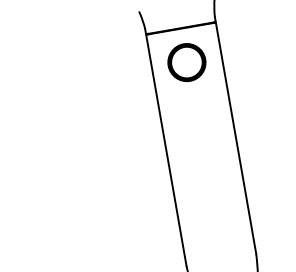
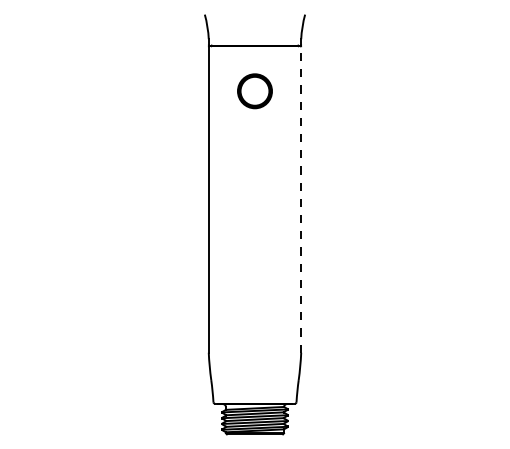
part: (186, 62) -> (254, 91), size x0.7
line: (236, 138) -> (301, 199), solid -> dashed

